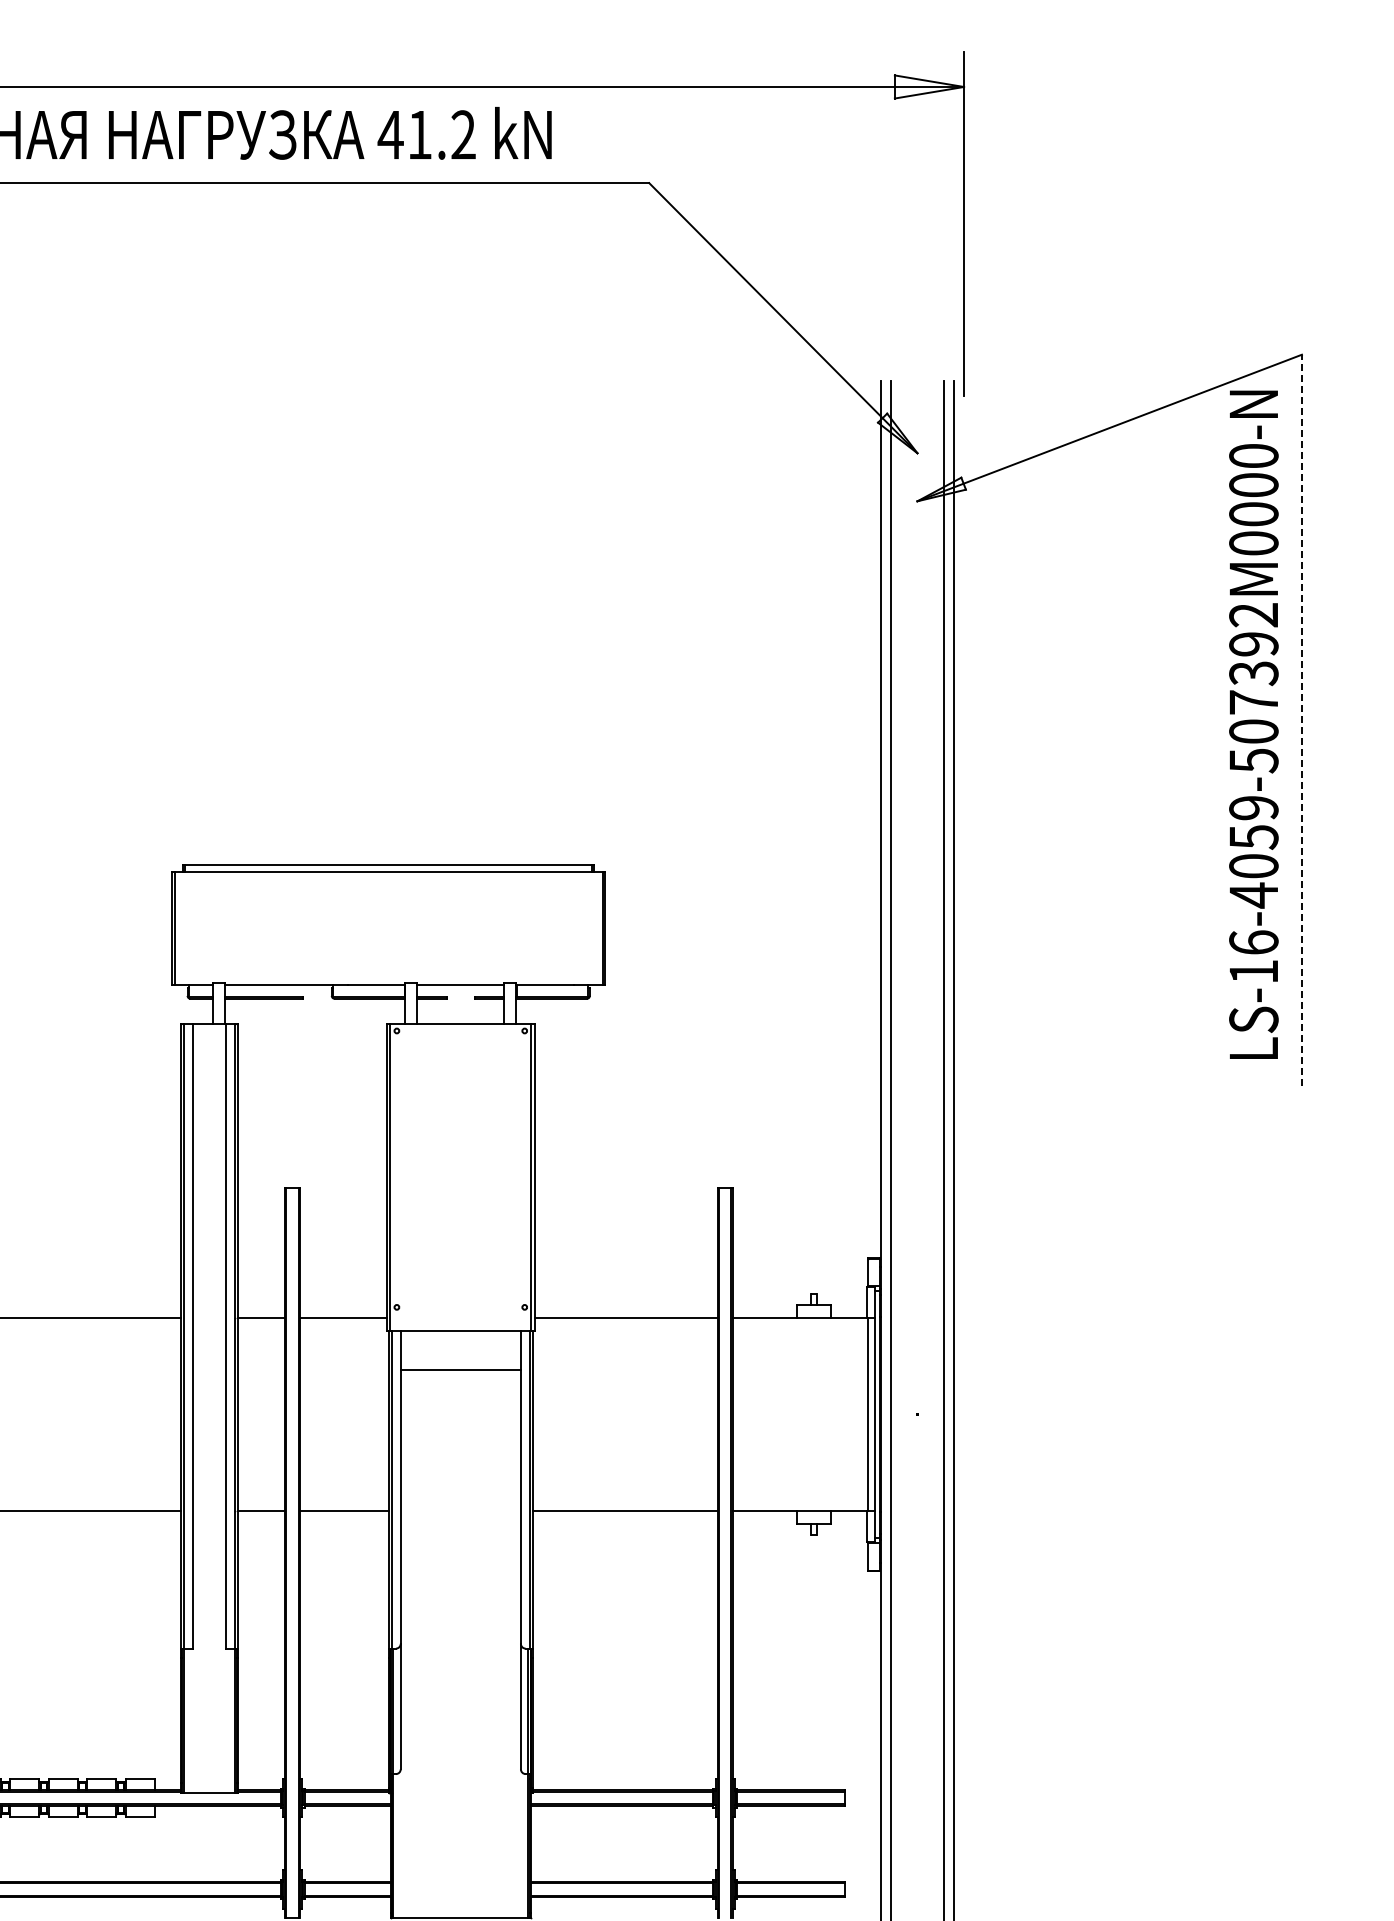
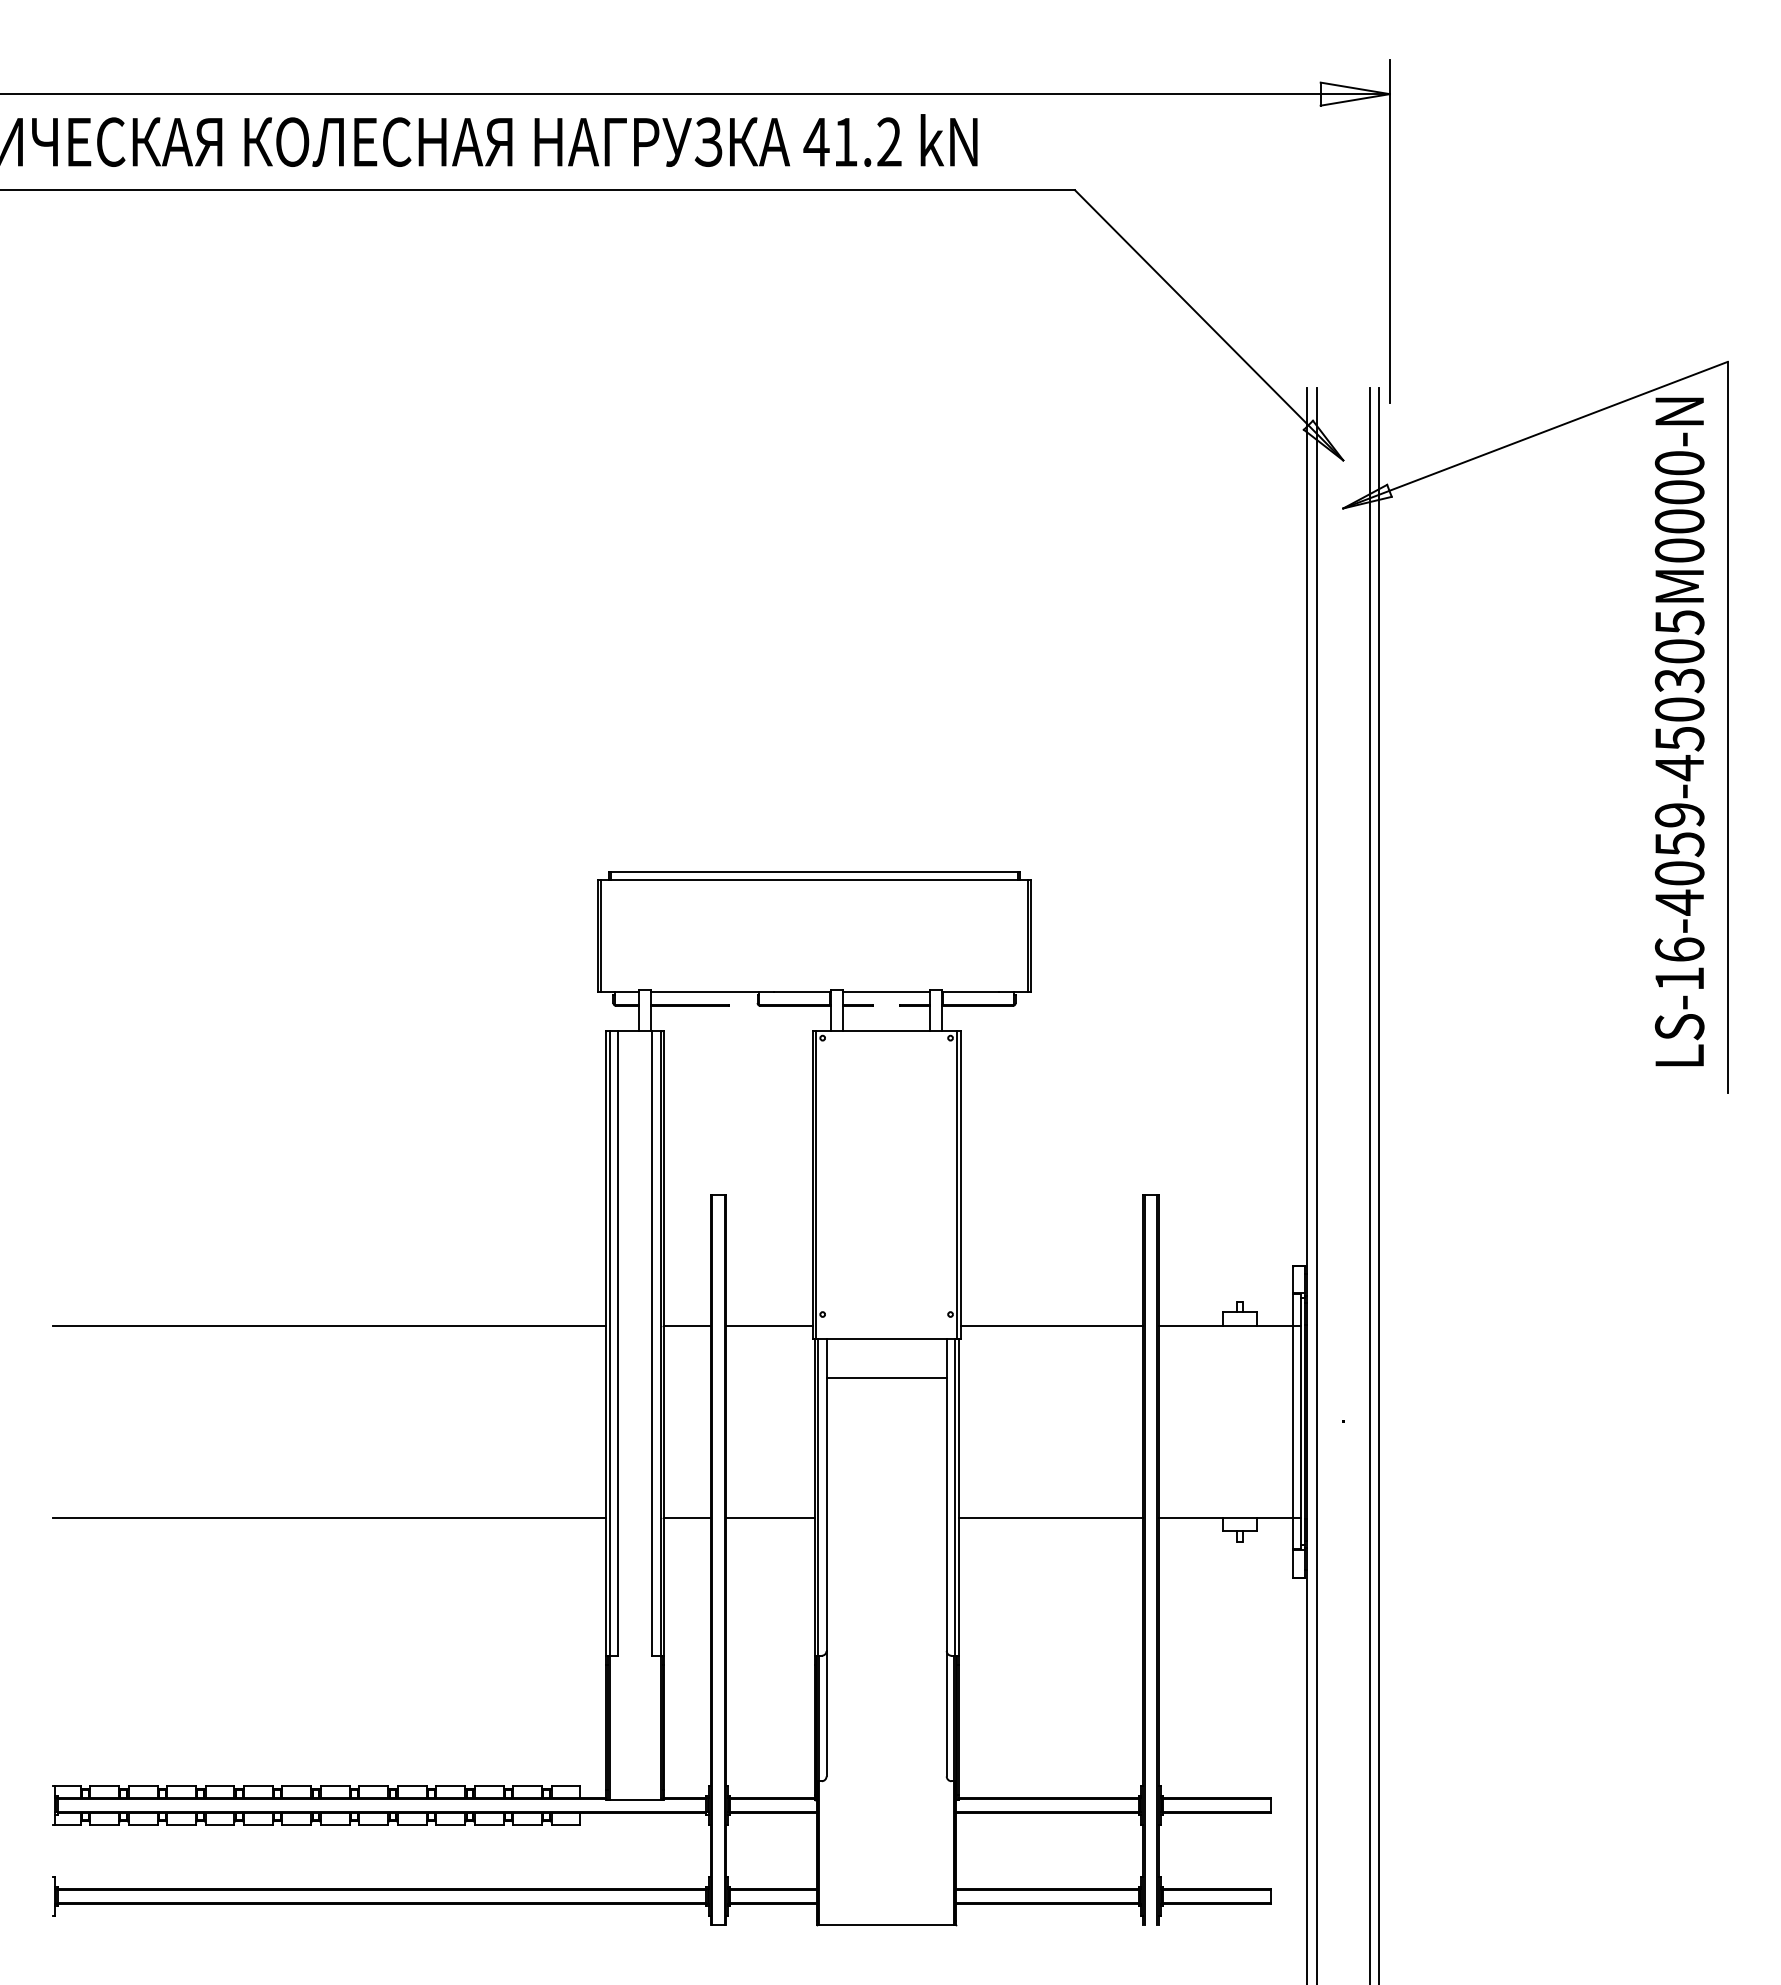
text: (1253, 688) -> (1679, 695), LS-16-4059-507392M0000-N -> LS-16-4059-450305M0000-N
line: (1301, 720) -> (1727, 727), dashed -> solid

